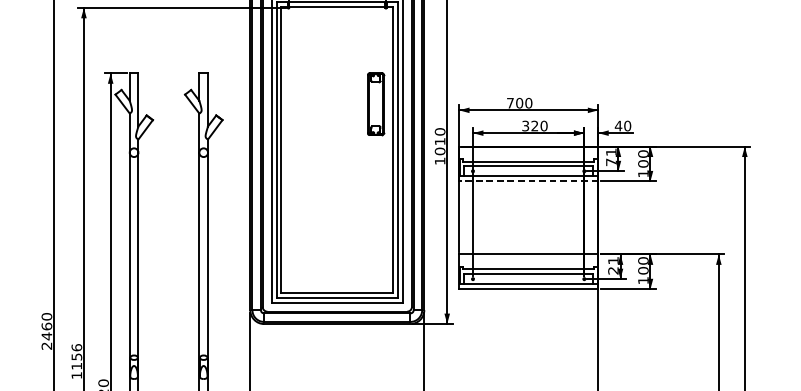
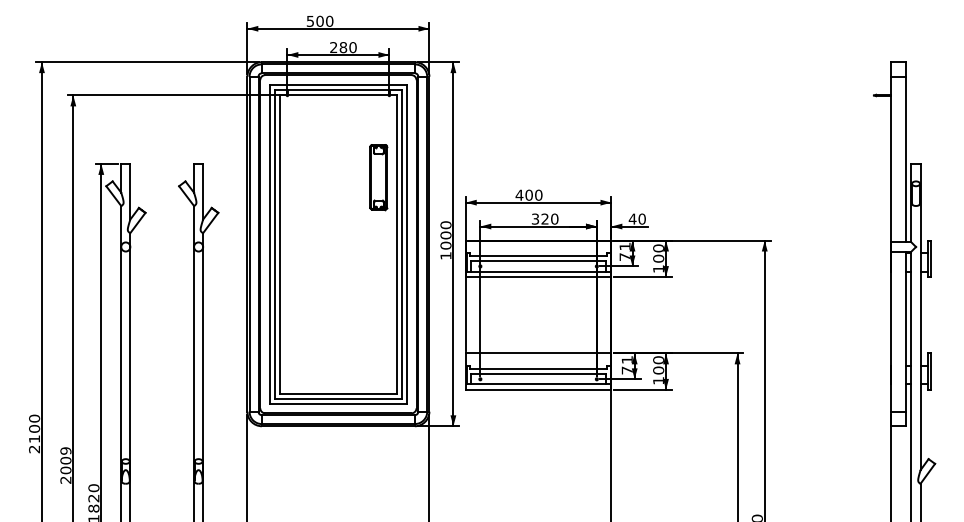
text: (510, 102) -> (519, 194), 700 -> 400
part: (375, 104) -> (378, 177), moved
text: (439, 141) -> (445, 235), 1010 -> 1000
line: (528, 180) -> (538, 276), dashed -> solid
text: (612, 270) -> (626, 370), 21 -> 71
text: (46, 330) -> (34, 433), 2460 -> 2100
text: (76, 361) -> (65, 465), 1156 -> 2009

